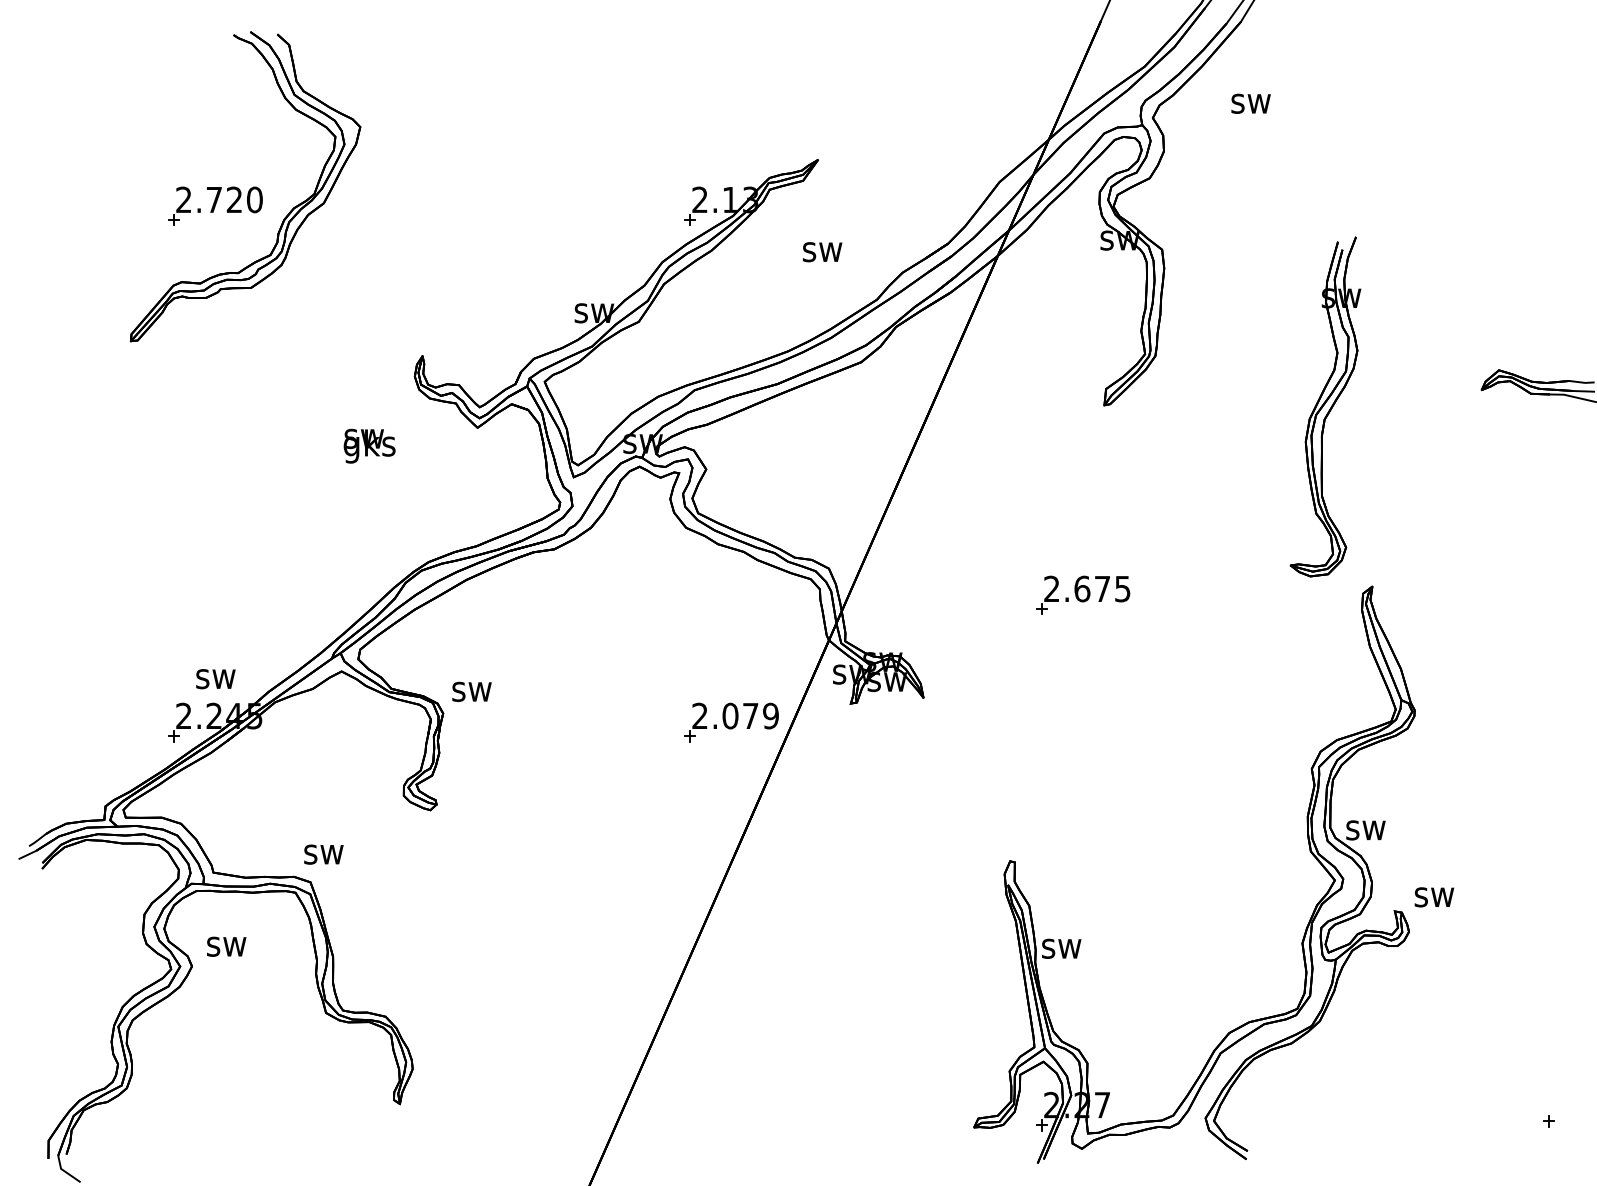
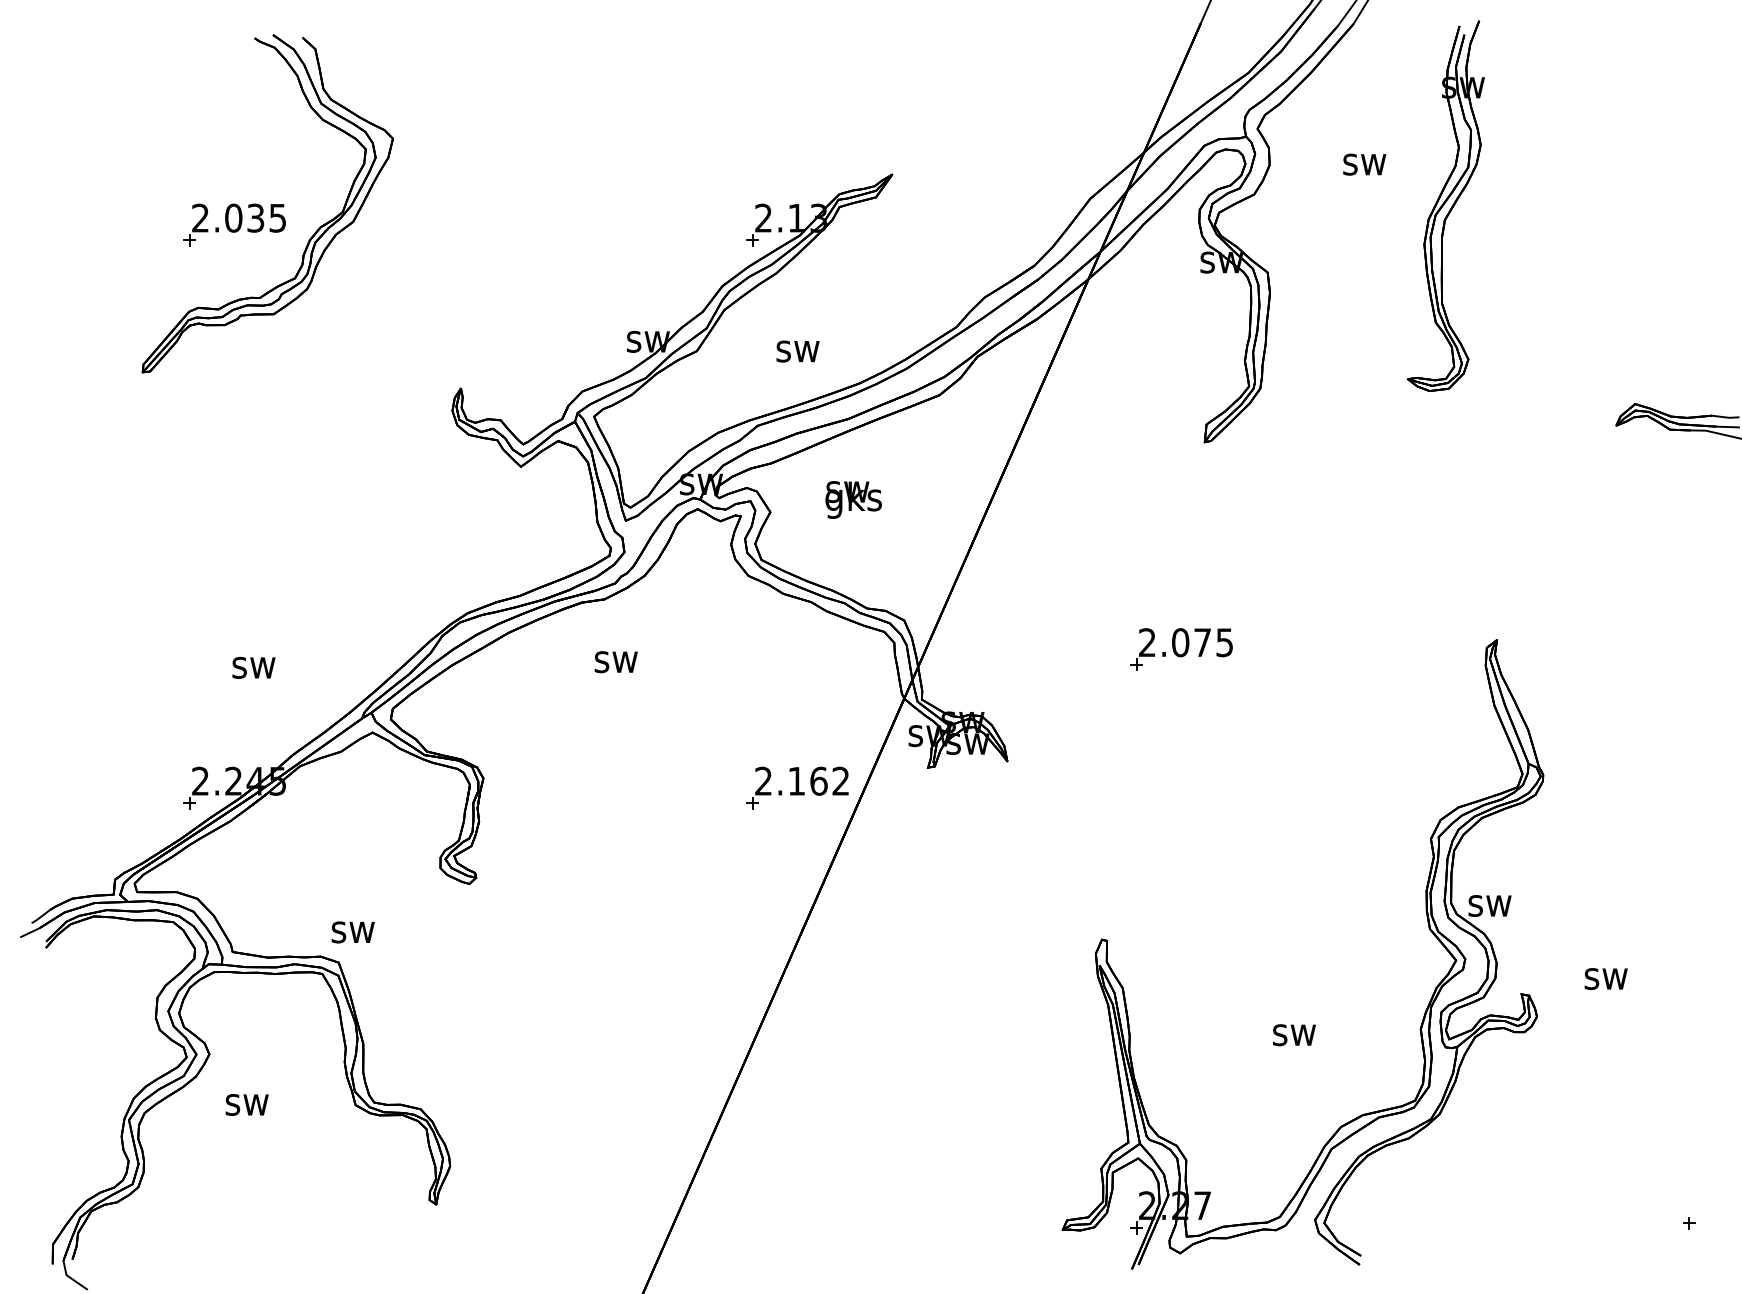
text: (1250, 103) -> (1364, 164), moved
text: (234, 199) -> (255, 217), 2.720 -> 2.035
text: (822, 252) -> (797, 351), moved
part: (1325, 406) -> (1445, 205), moved
text: (369, 445) -> (853, 499), moved
text: (1082, 588) -> (1180, 642), 2.675 -> 2.075
text: (215, 679) -> (253, 668), moved
text: (471, 691) -> (615, 661), moved
text: (750, 715) -> (818, 780), 2.079 -> 2.162
text: (1434, 897) -> (1606, 979), moved
text: (226, 946) -> (247, 1104), moved
text: (1061, 948) -> (1294, 1034), moved

